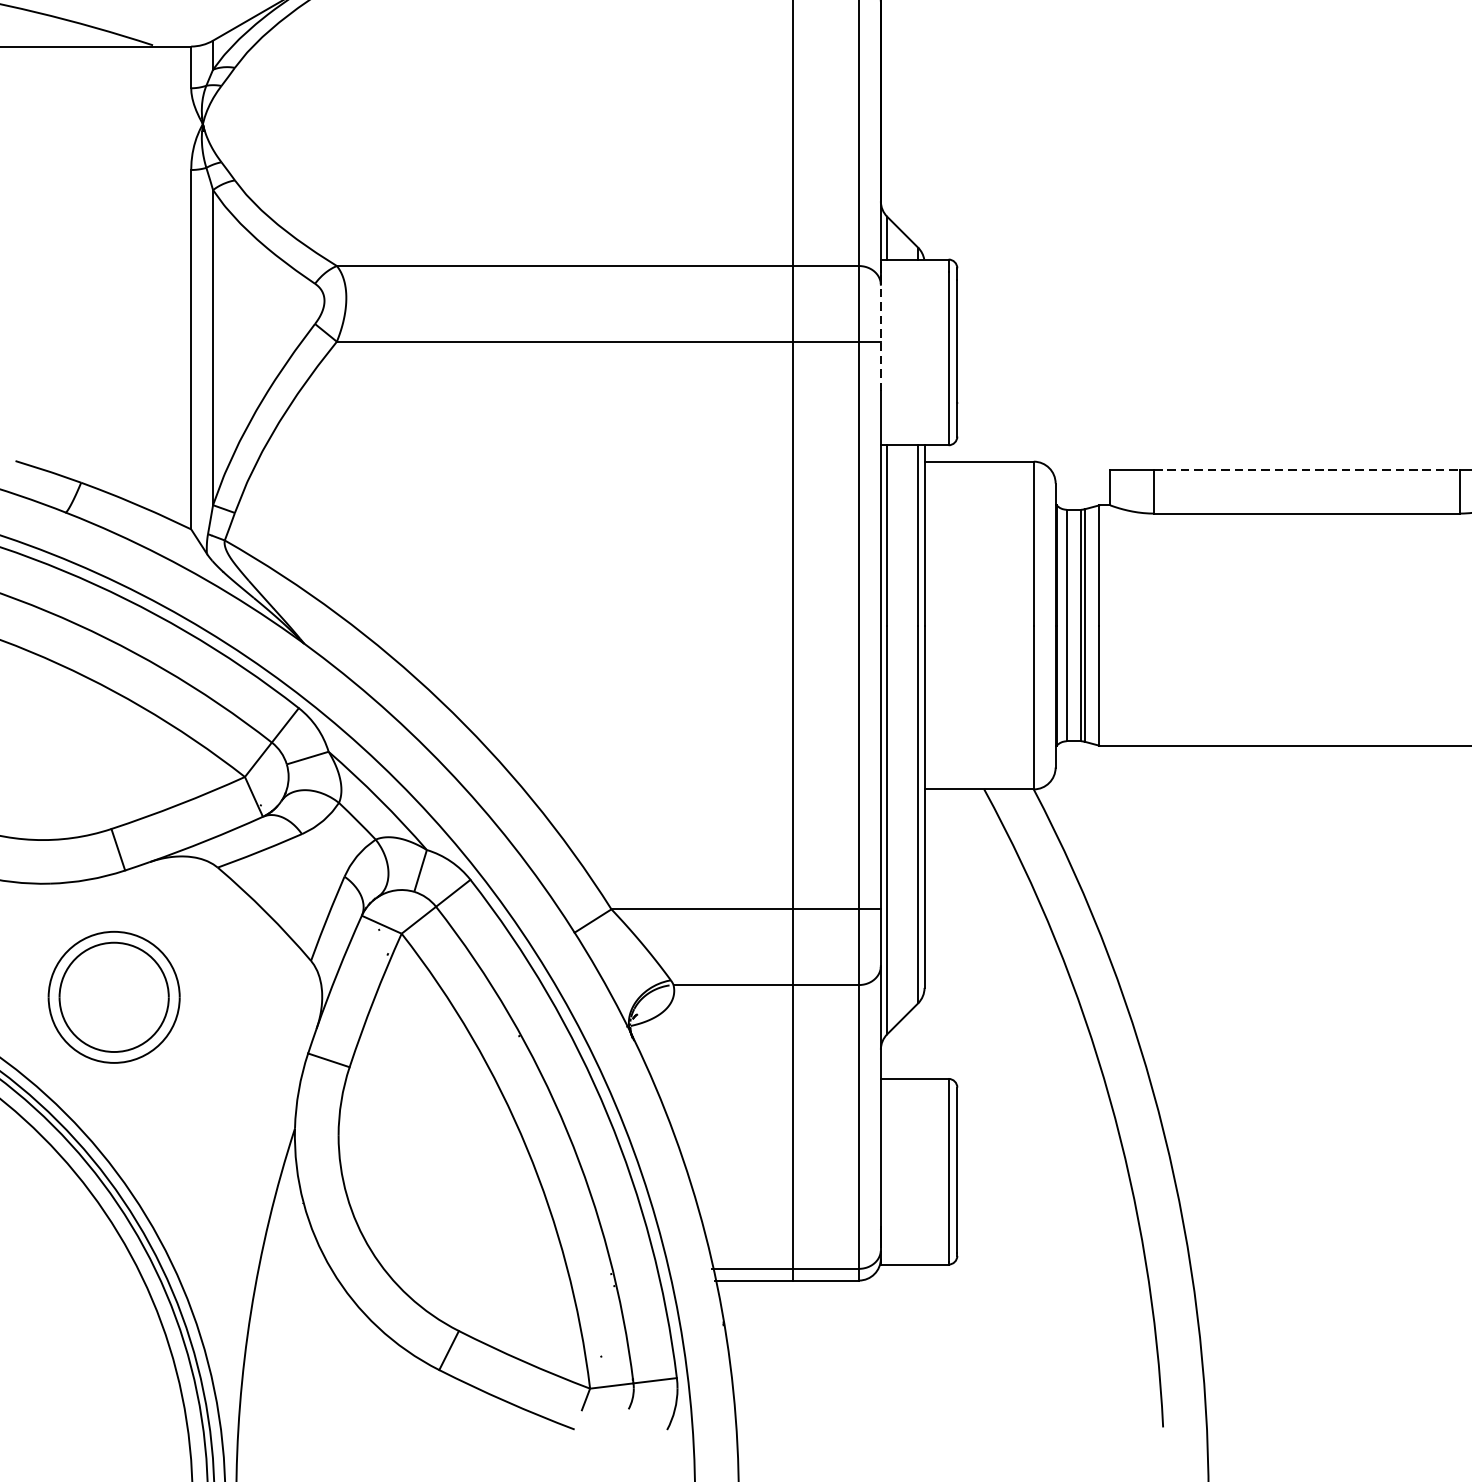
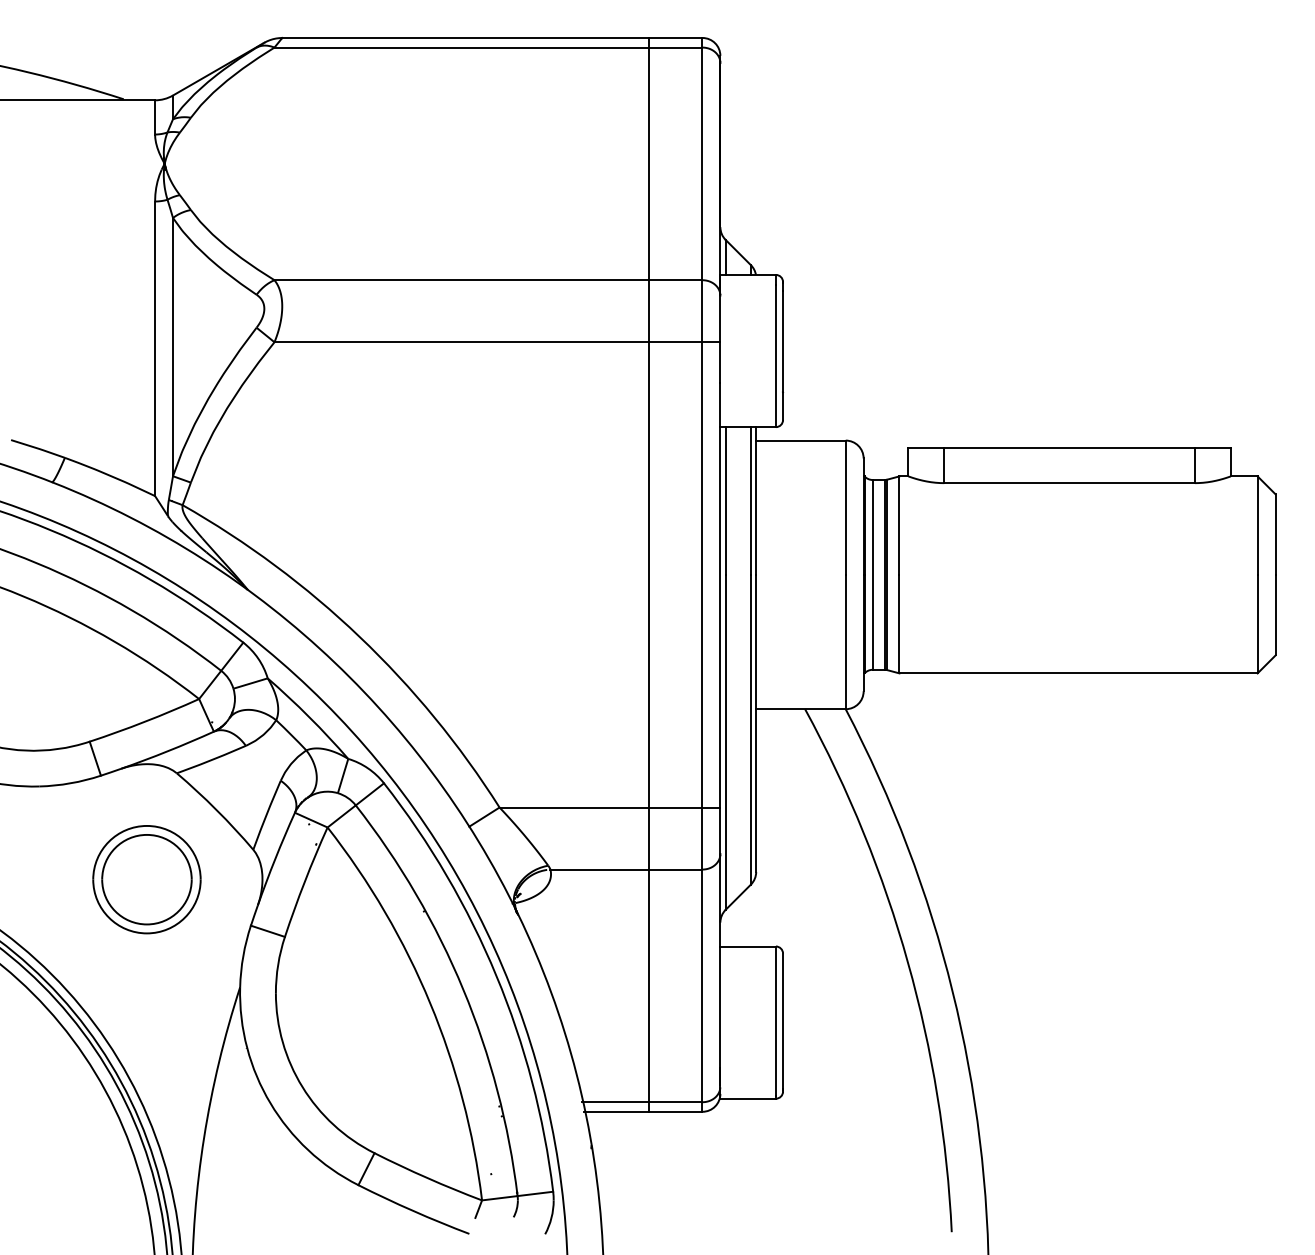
line: (881, 331) -> (720, 333), dashed -> solid
line: (1308, 470) -> (1070, 447), dashed -> solid
part: (113, 997) -> (146, 879), moved

